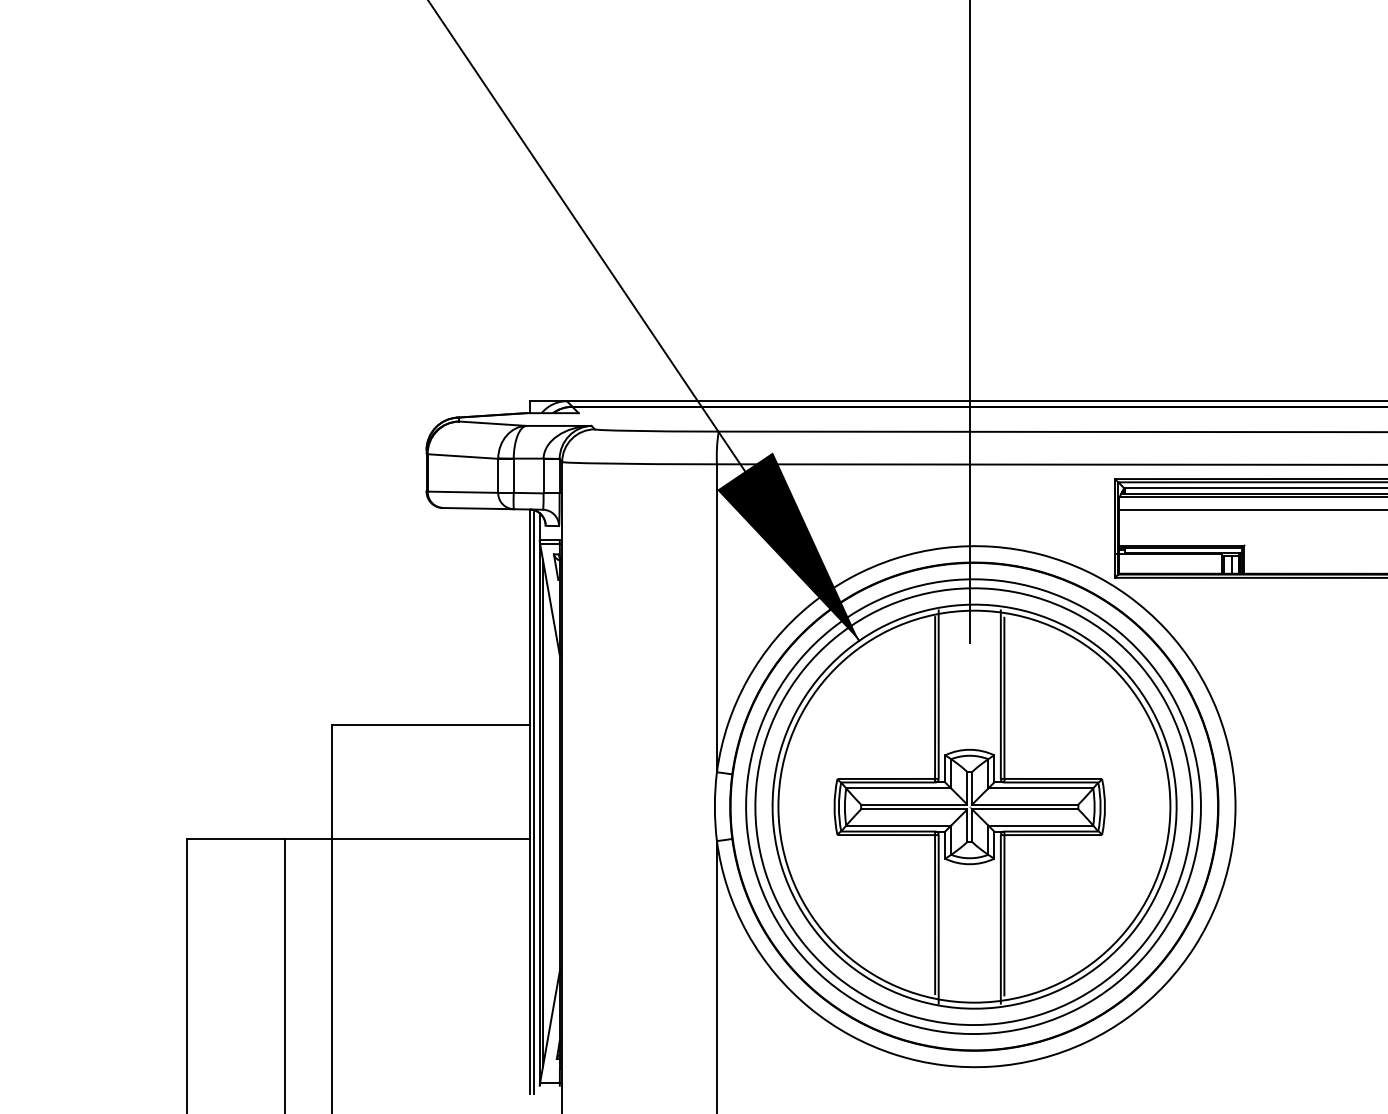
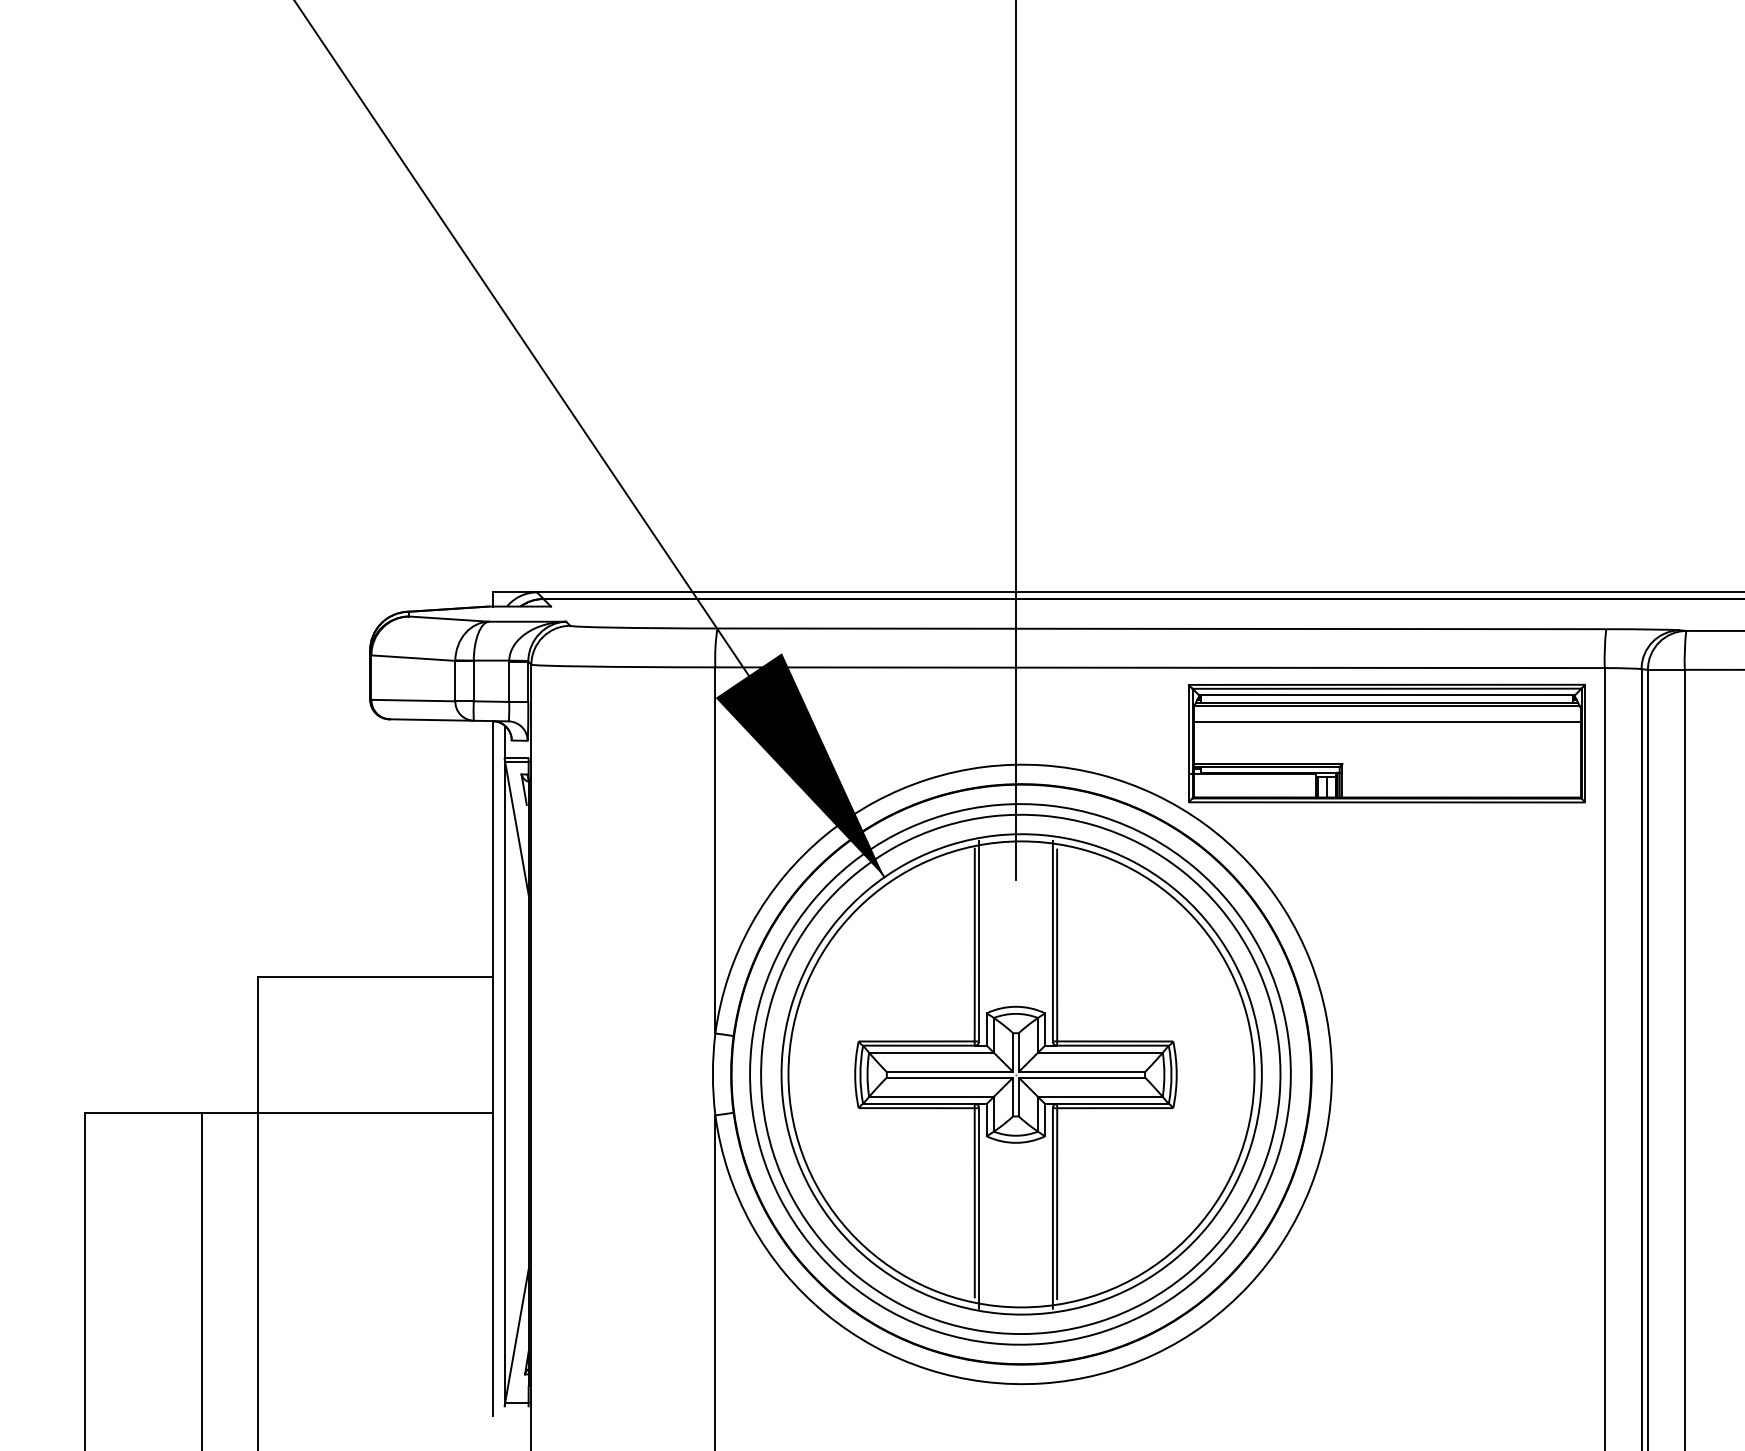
line: (534, 802) -> (498, 1069), removed
line: (542, 813) -> (508, 1082), removed

